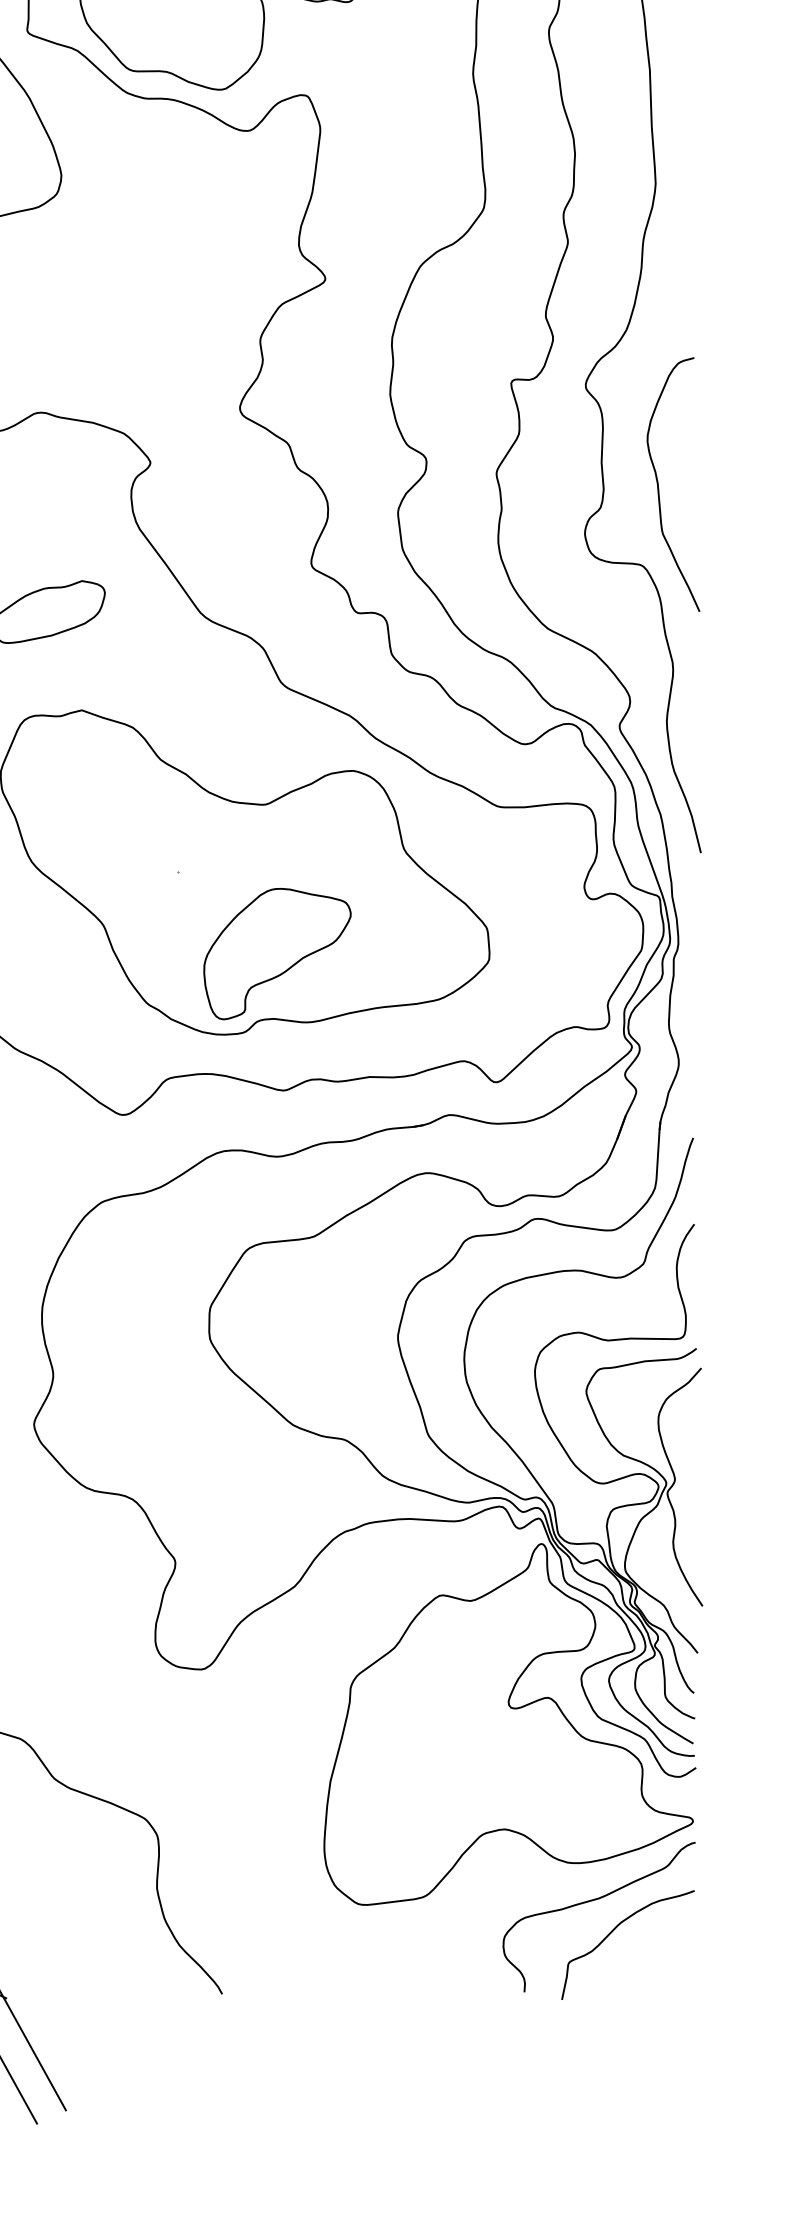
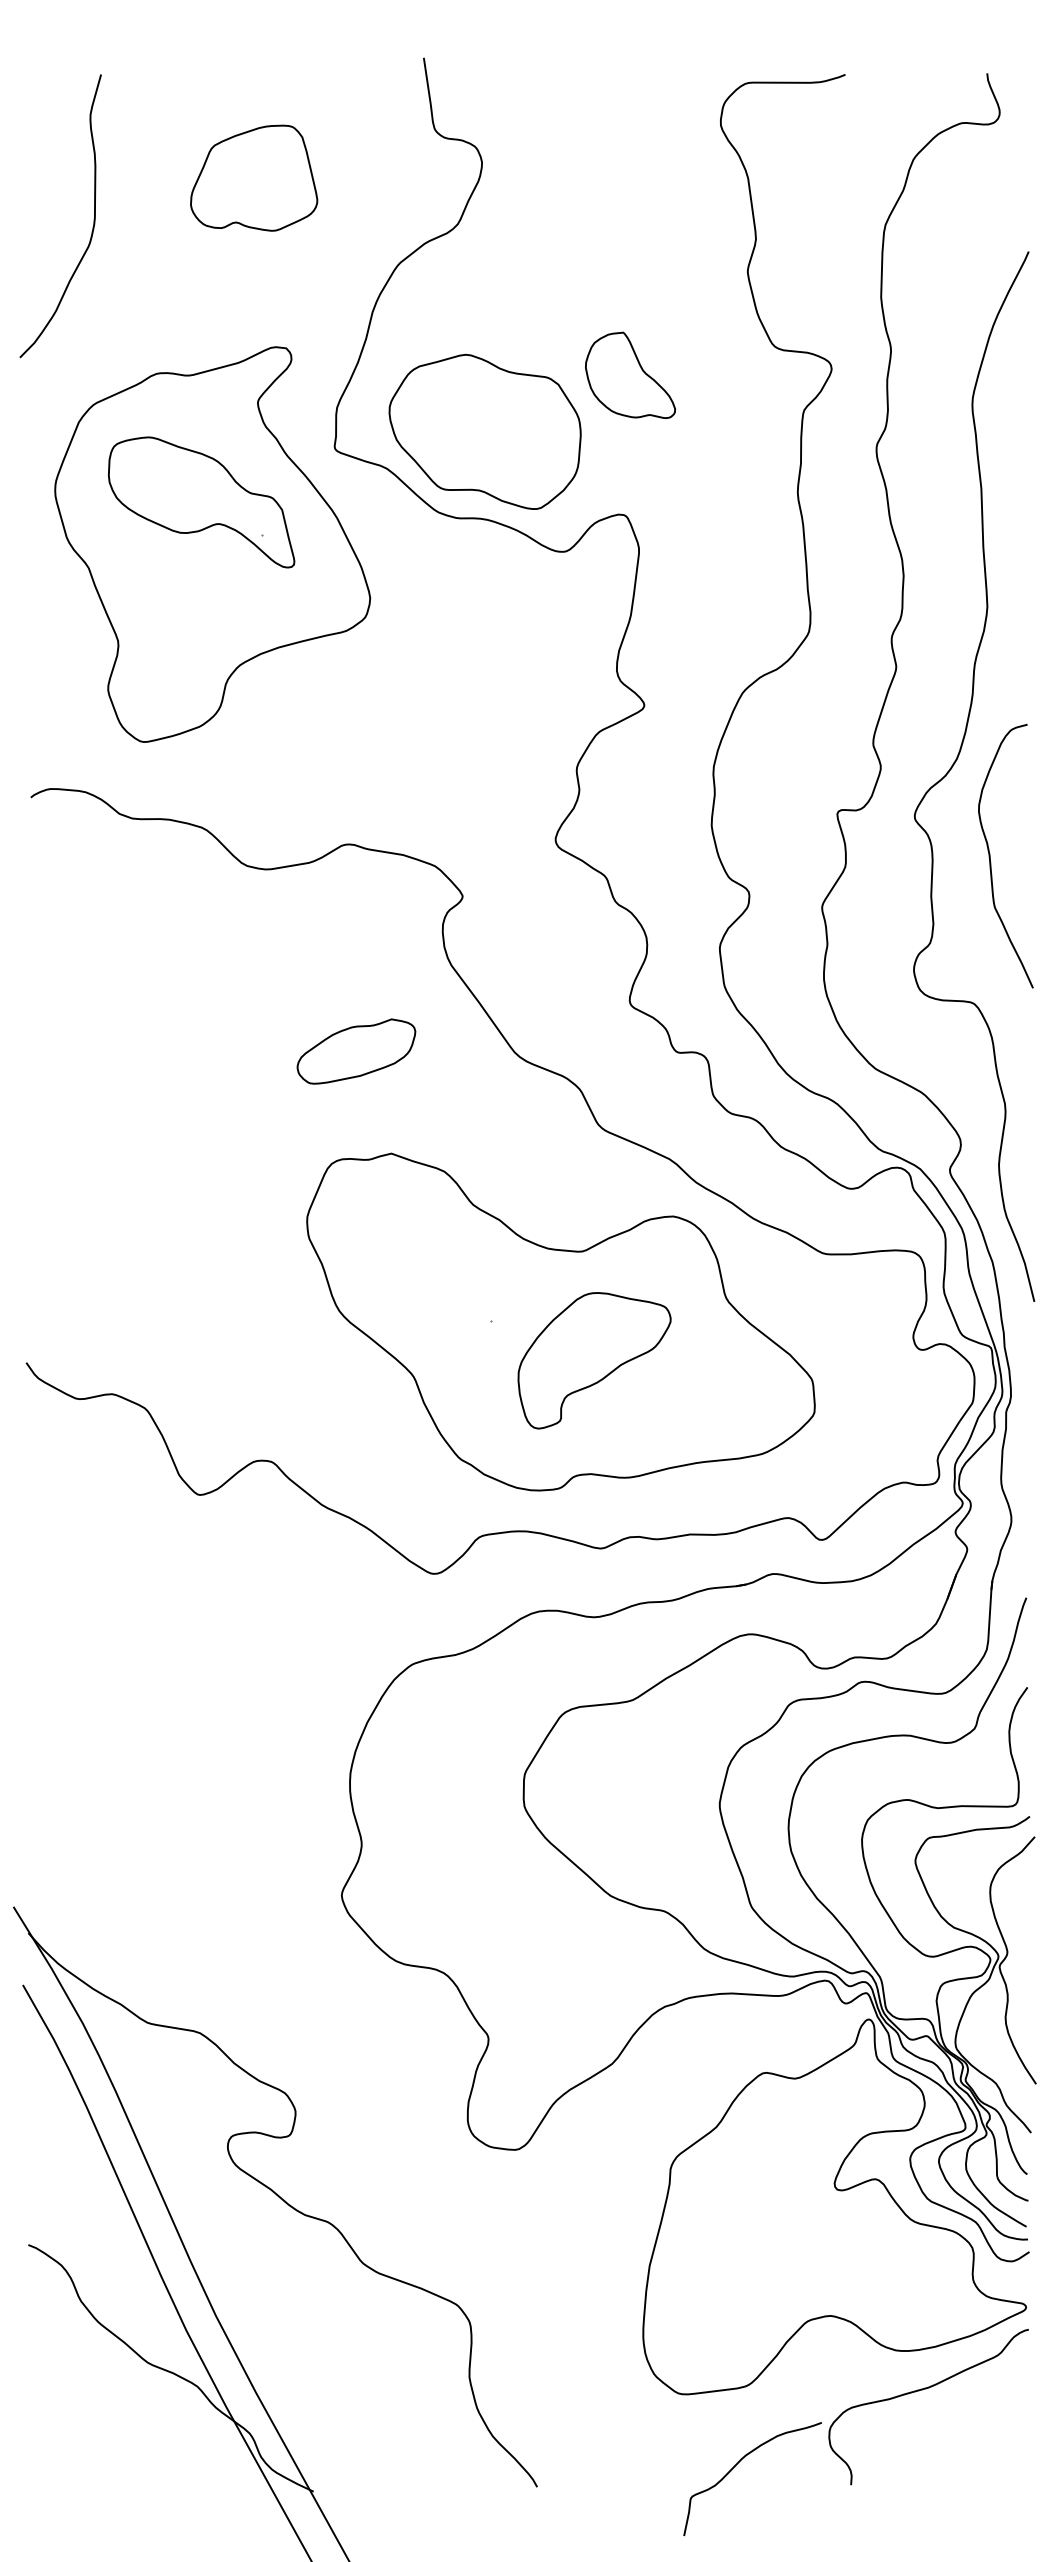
curve: (658, 484) -> (990, 856), moved
part: (277, 953) -> (594, 1360), moved
curve: (613, 1931) -> (737, 2464), moved

